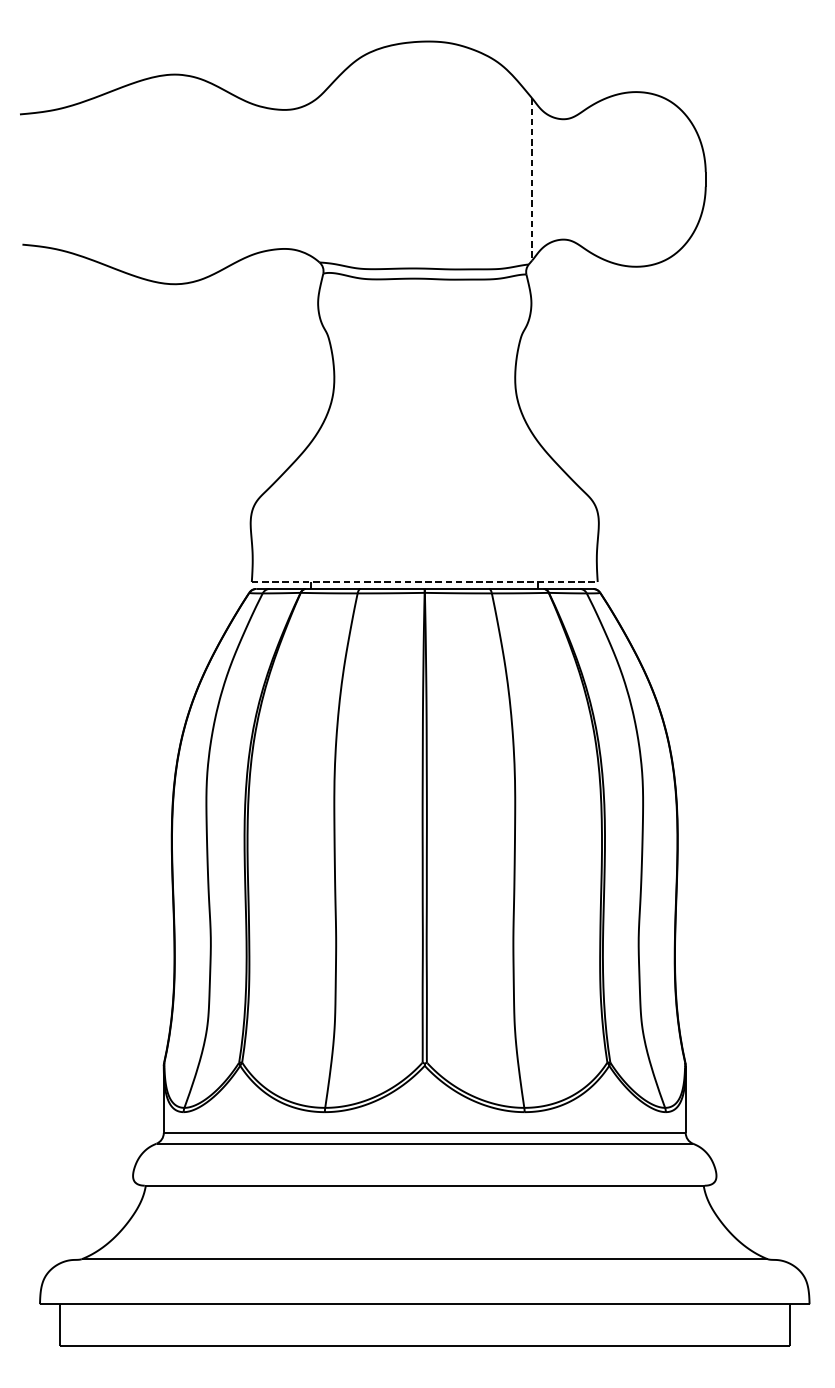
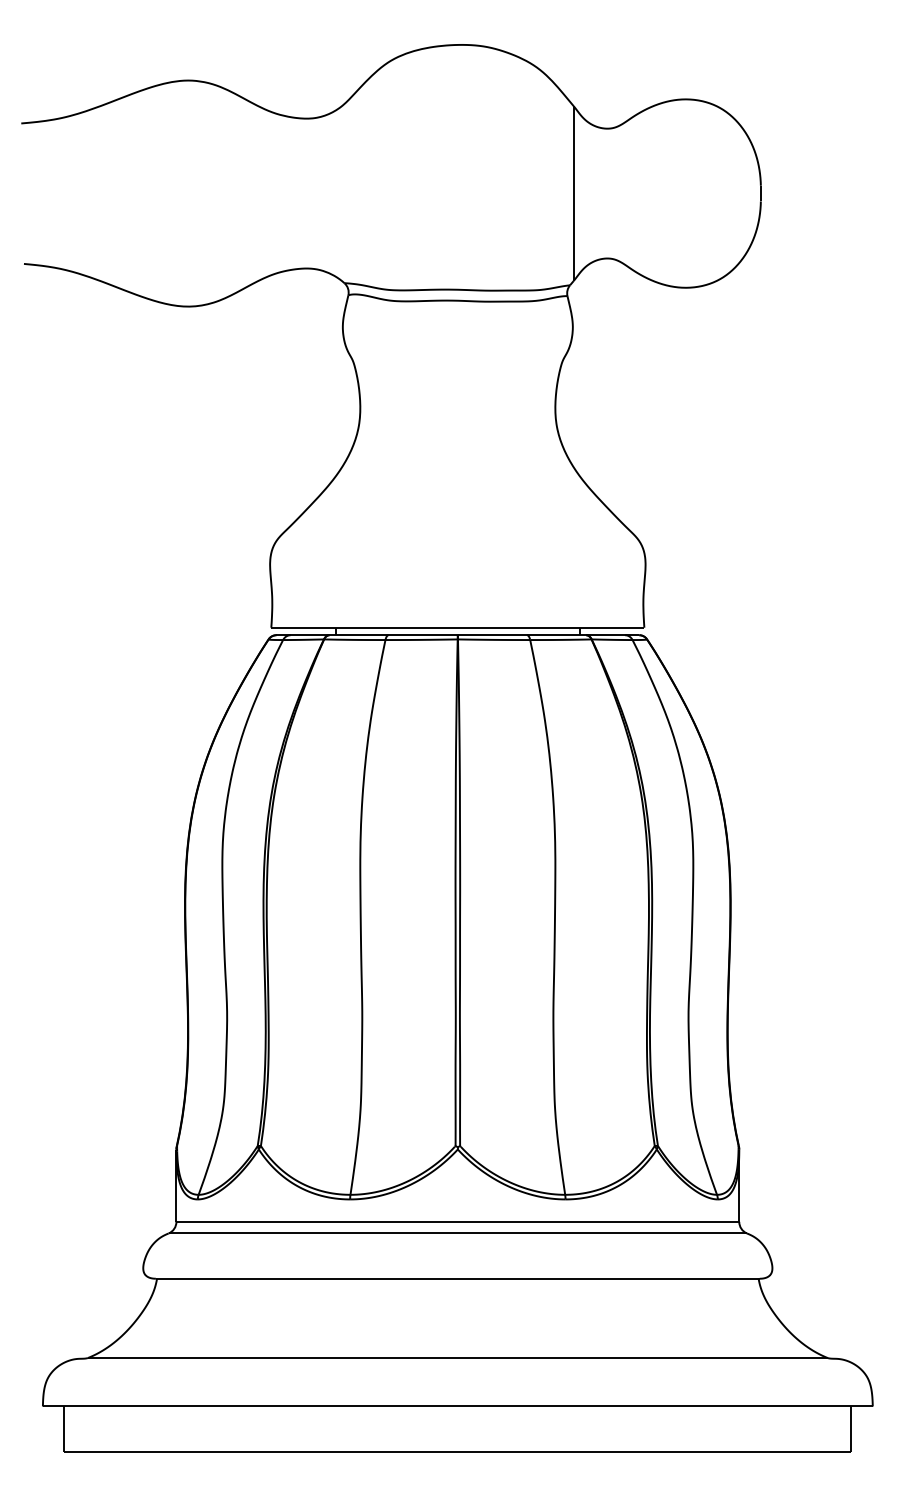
line: (532, 180) -> (573, 194), dashed -> solid
line: (424, 581) -> (457, 627), dashed -> solid

